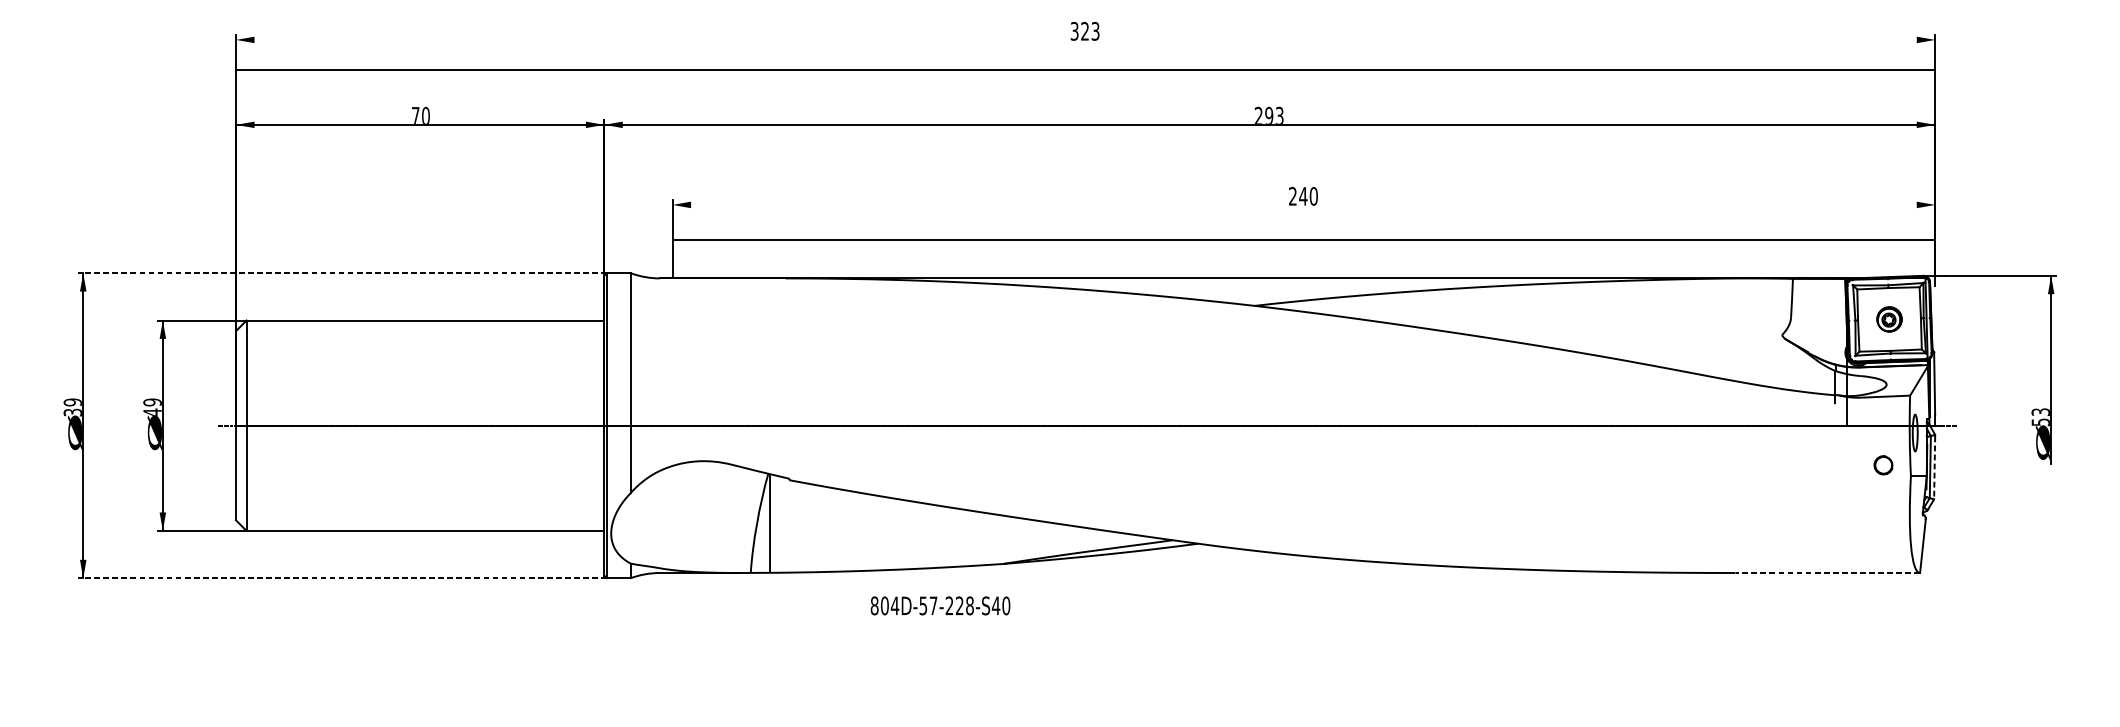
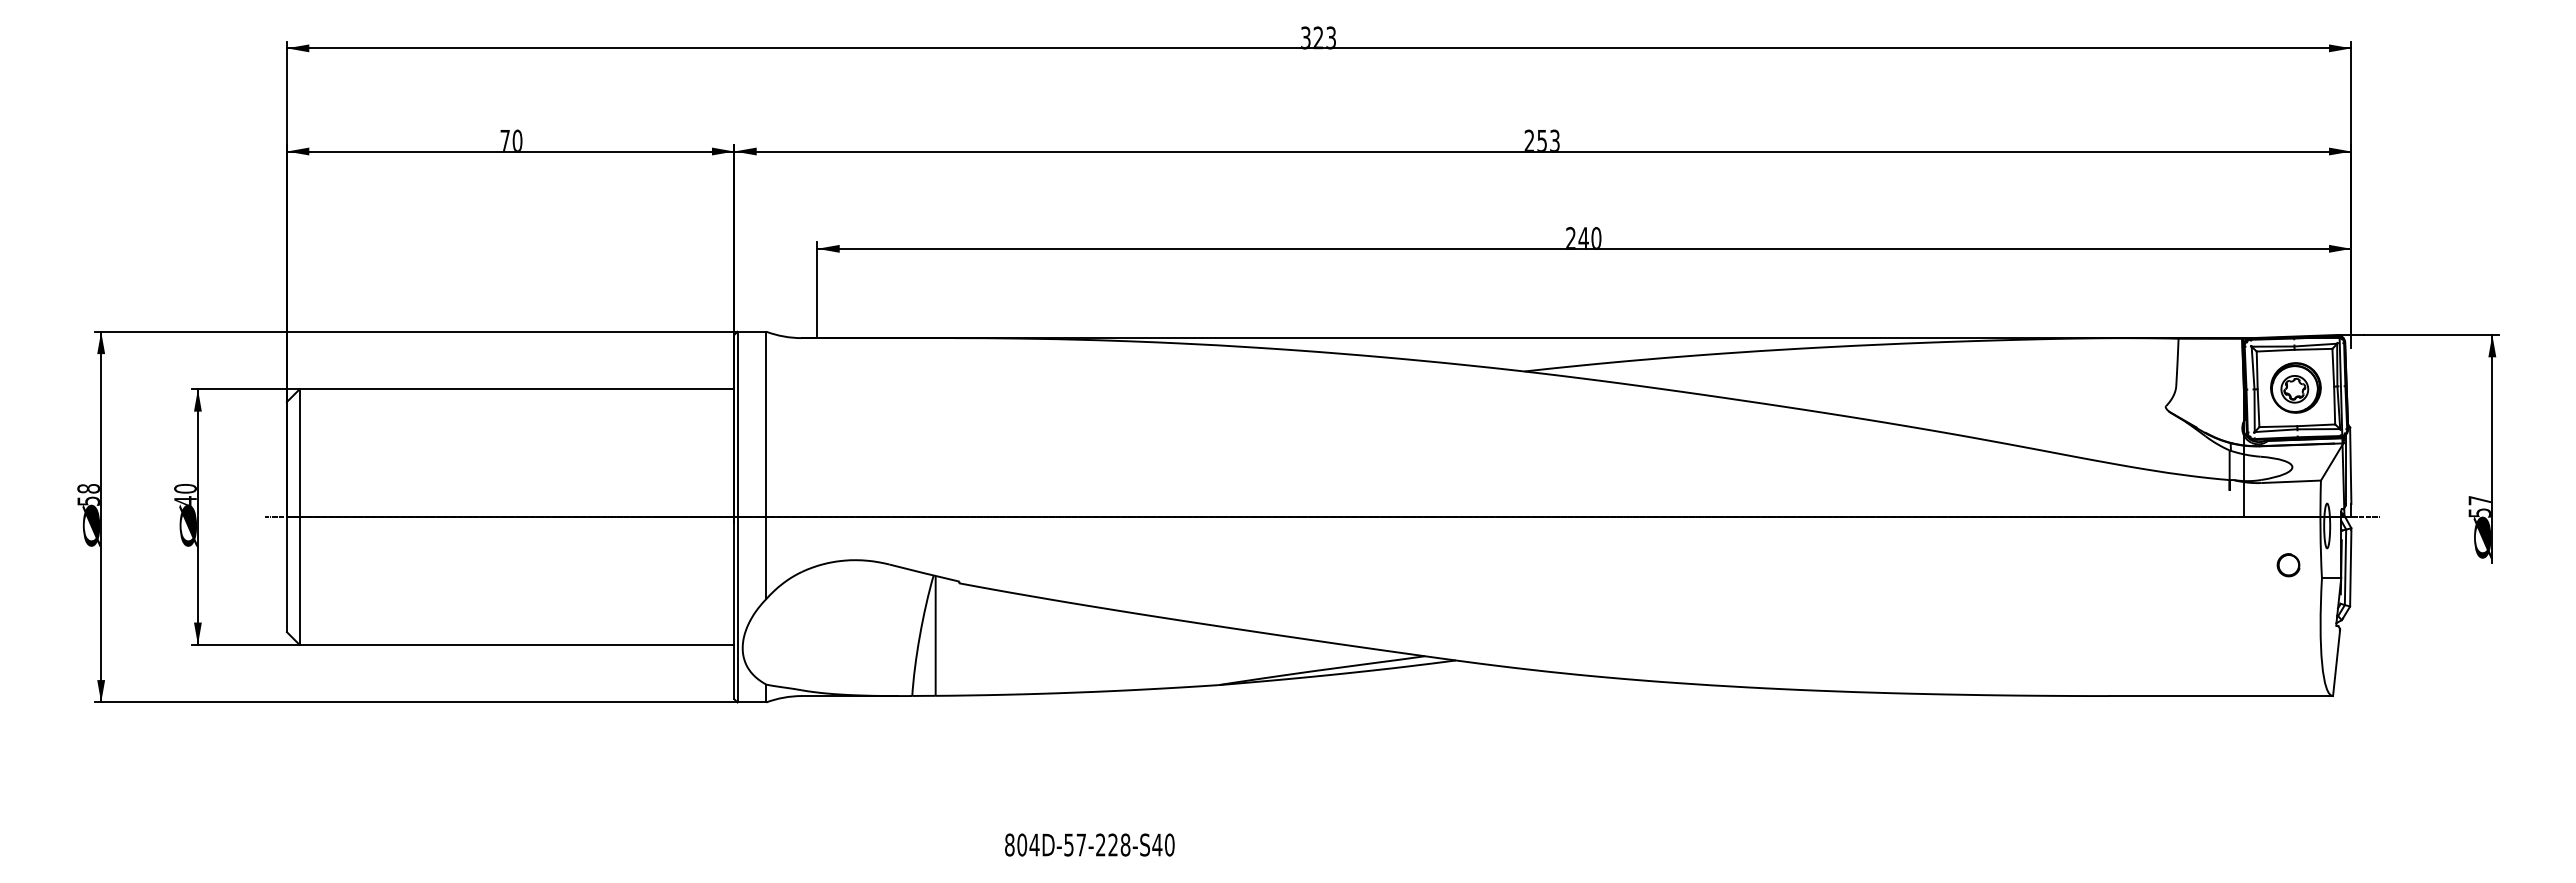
line: (1085, 70) -> (1318, 48), moved
text: (1269, 114) -> (1542, 139), 293 -> 253
line: (1304, 239) -> (1584, 248), moved
line: (341, 272) -> (415, 331), dashed -> solid
part: (1889, 319) -> (2295, 387), size x1.67
text: (152, 402) -> (185, 488), 49 -> 40
text: (72, 407) -> (88, 494), 39 -> 58
text: (2040, 412) -> (2479, 500), 53 -> 57
line: (1934, 468) -> (2350, 568), dashed -> solid
line: (1827, 573) -> (2220, 696), dashed -> solid
line: (341, 578) -> (415, 702), dashed -> solid
text: (940, 605) -> (1089, 844), moved

